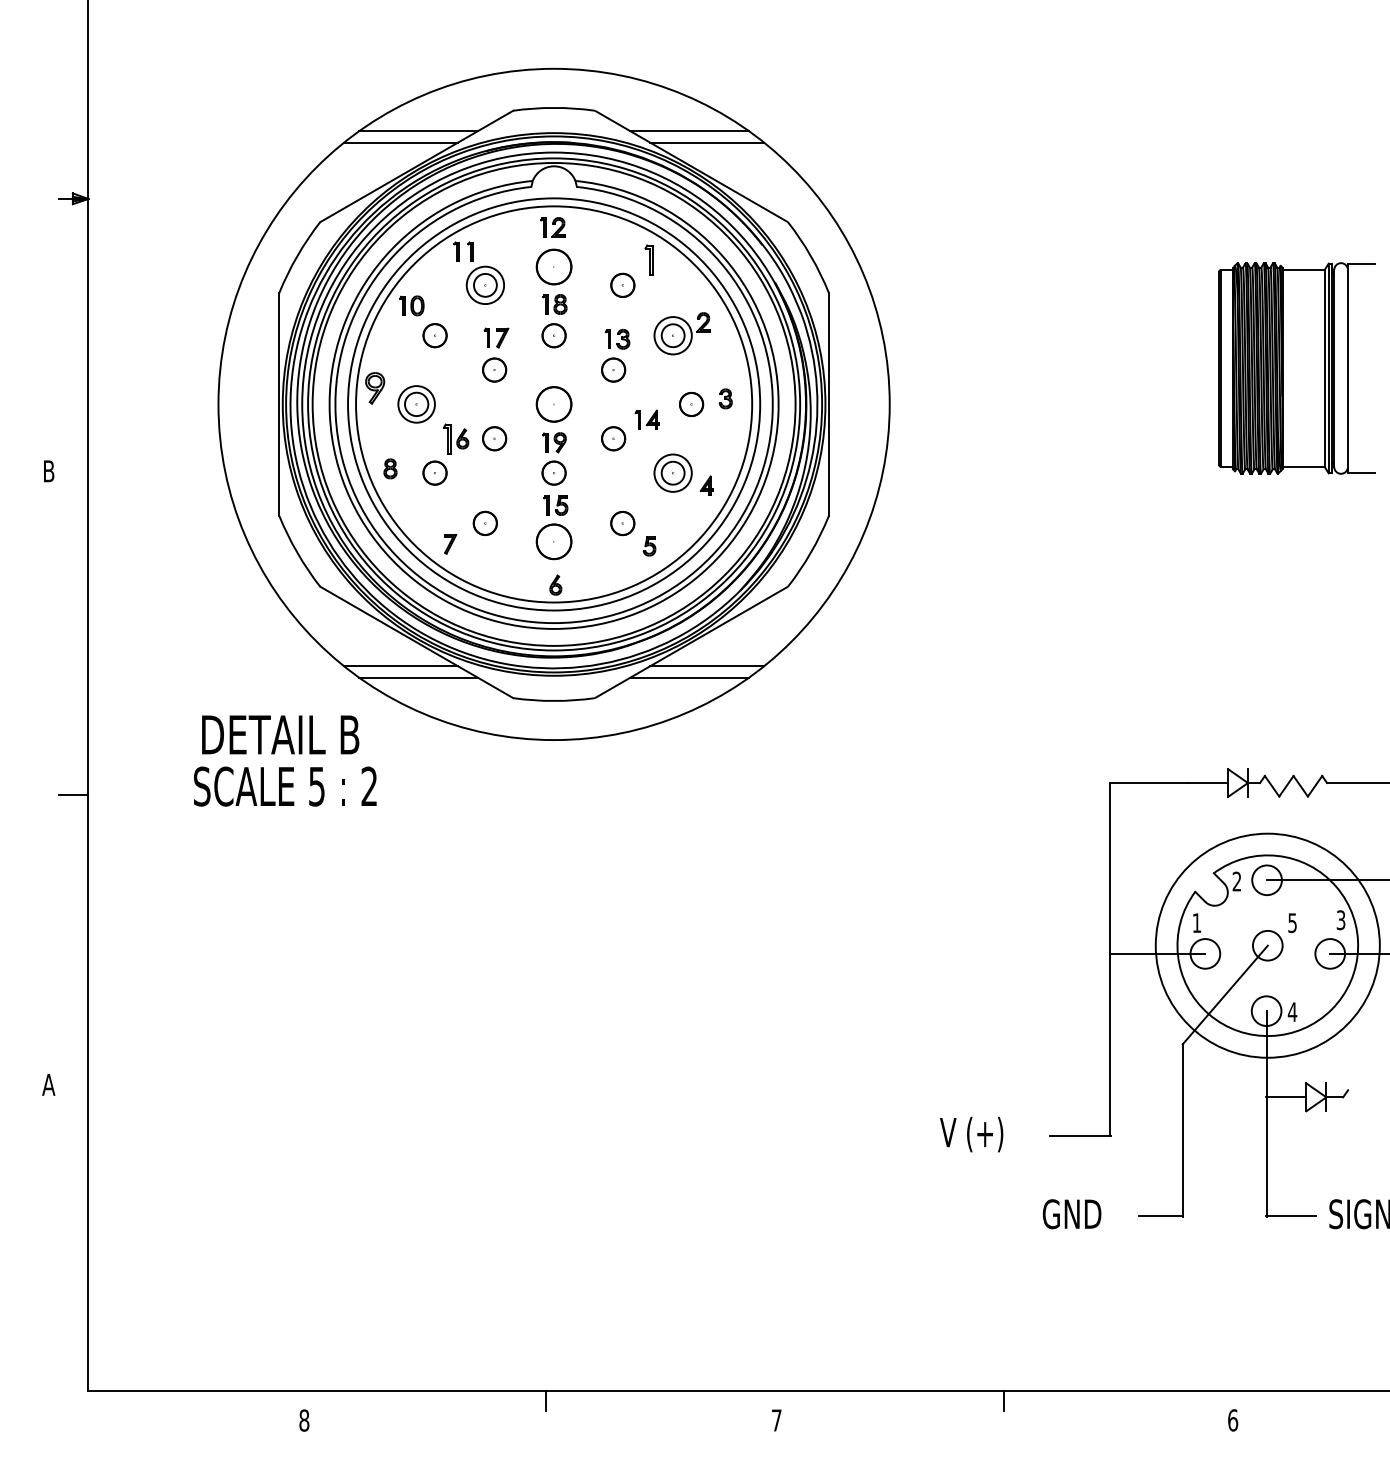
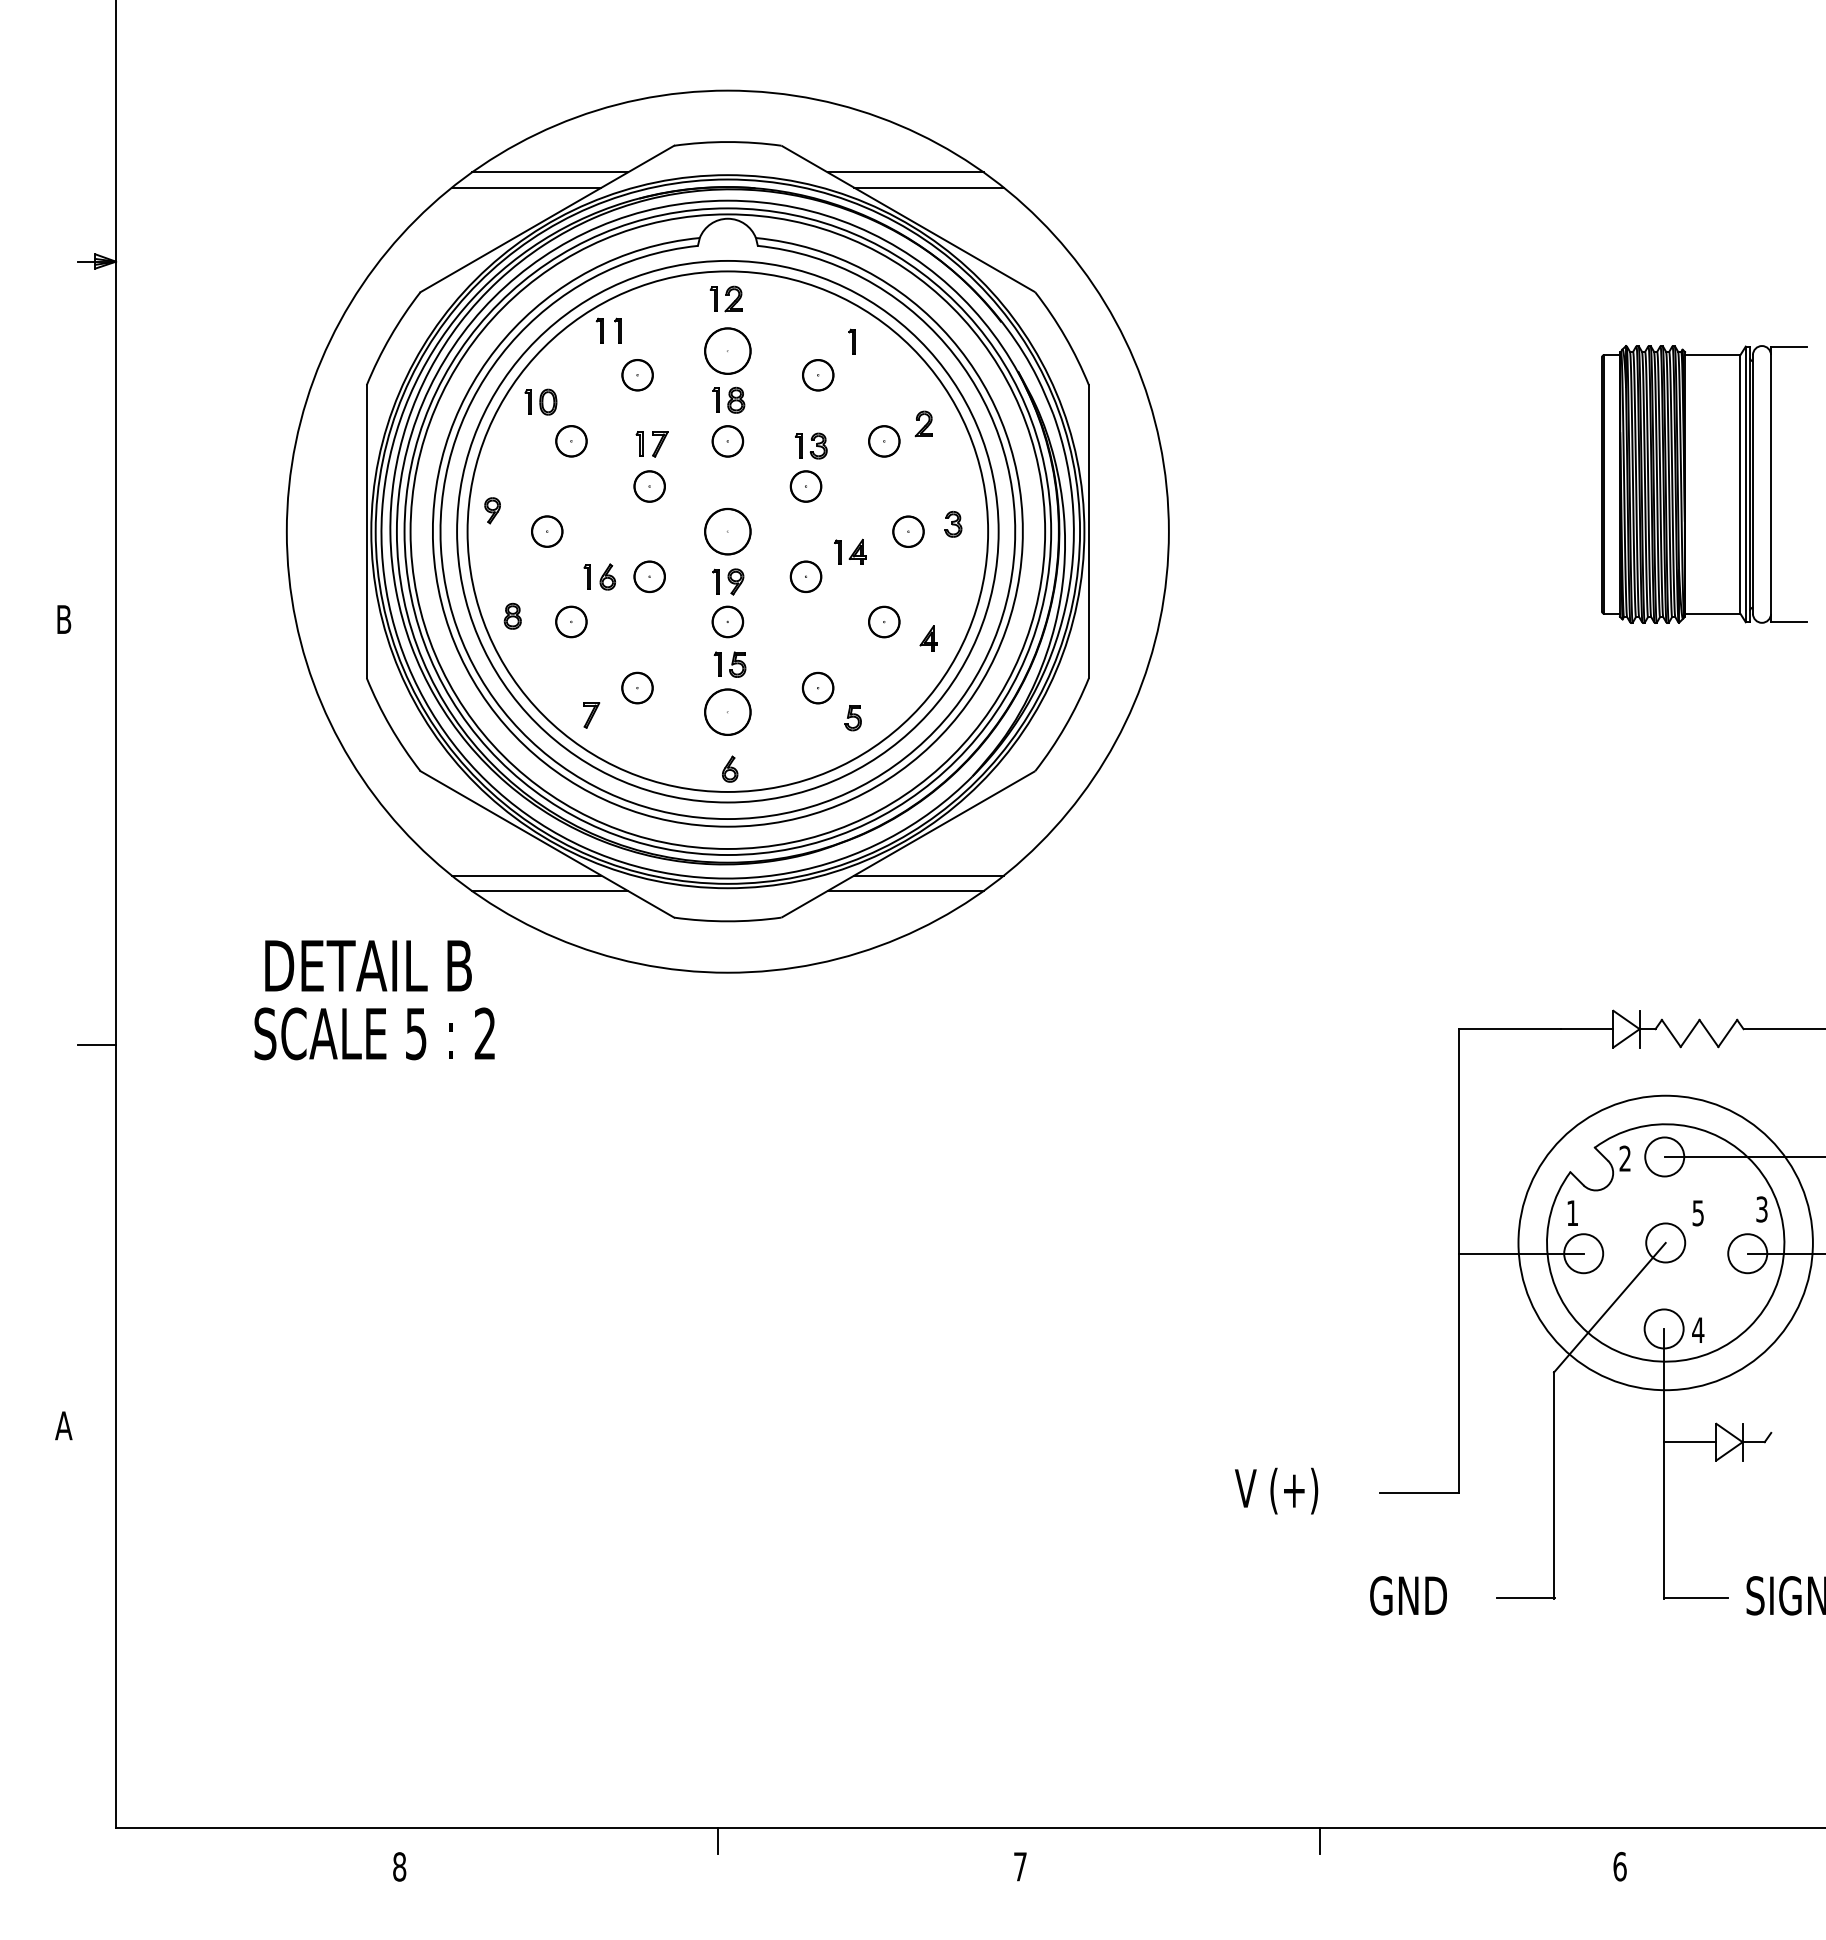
part: (648, 259) -> (851, 341), size x0.62
circle: (485, 284) -> (637, 374), size x0.62
circle: (672, 335) -> (883, 441), size x0.62
part: (374, 388) -> (492, 510), size x0.62
circle: (416, 404) -> (547, 531), size x0.62
part: (446, 438) -> (586, 576), size x0.62
circle: (672, 472) -> (883, 621), size x0.62

